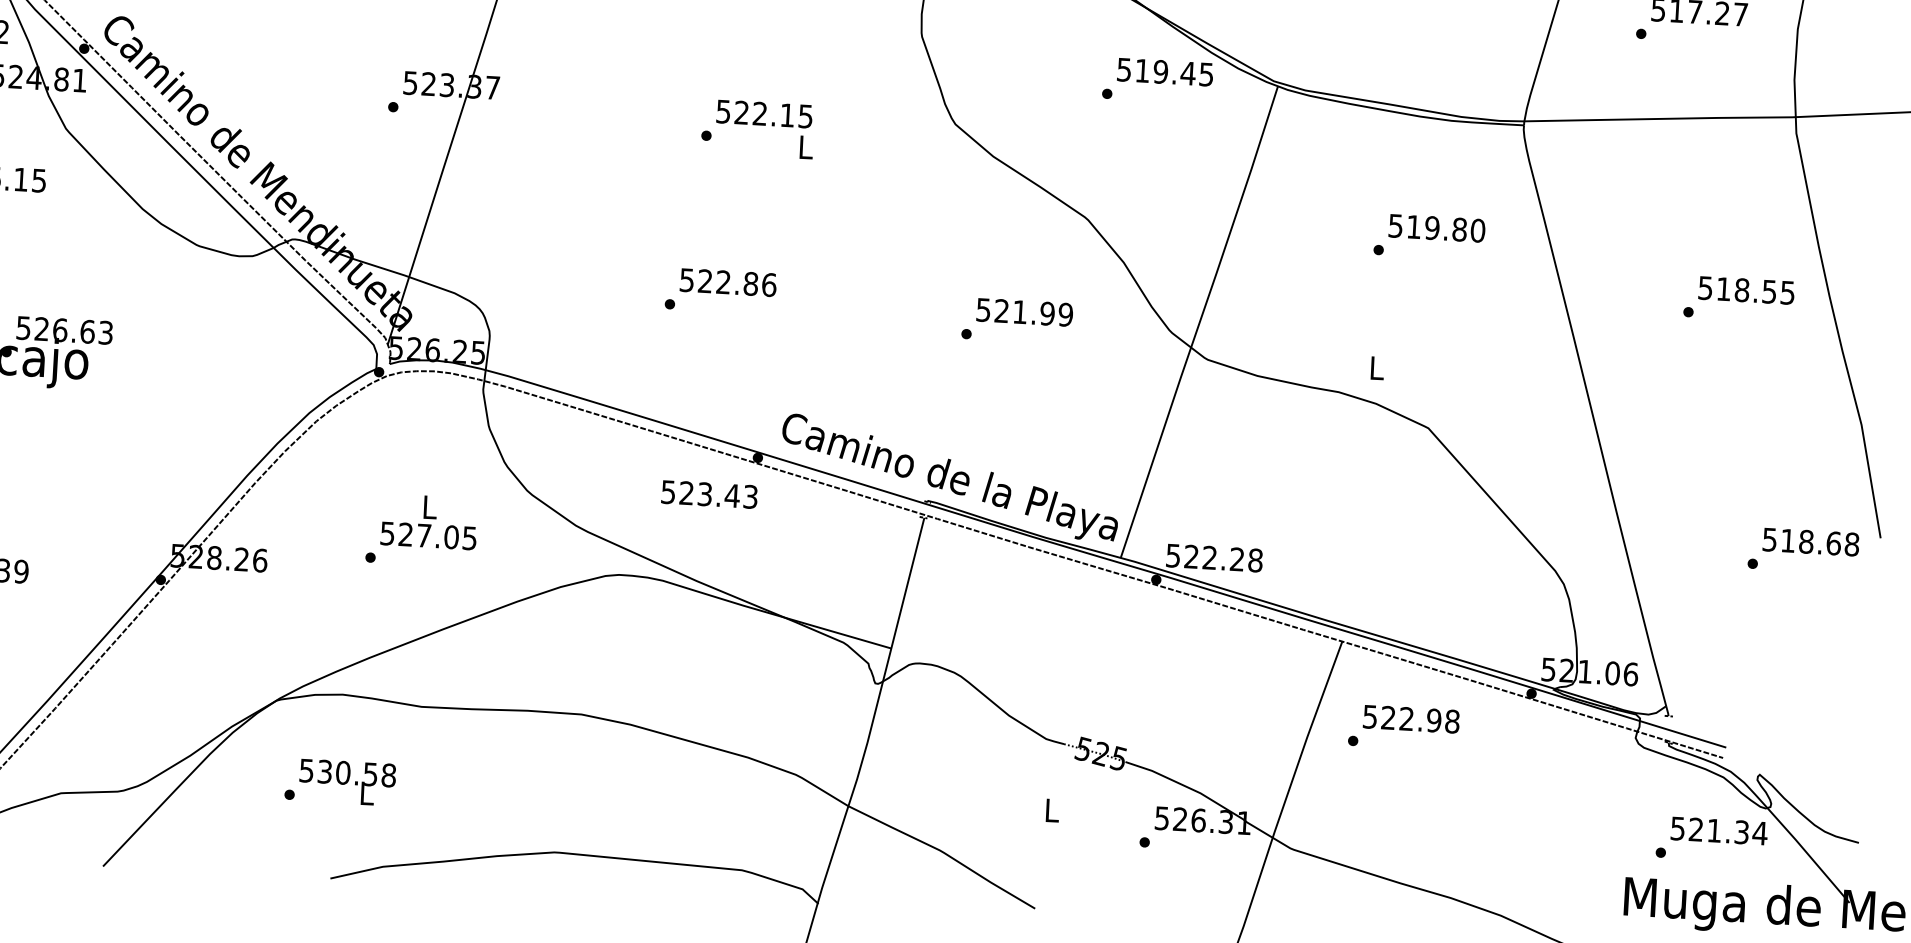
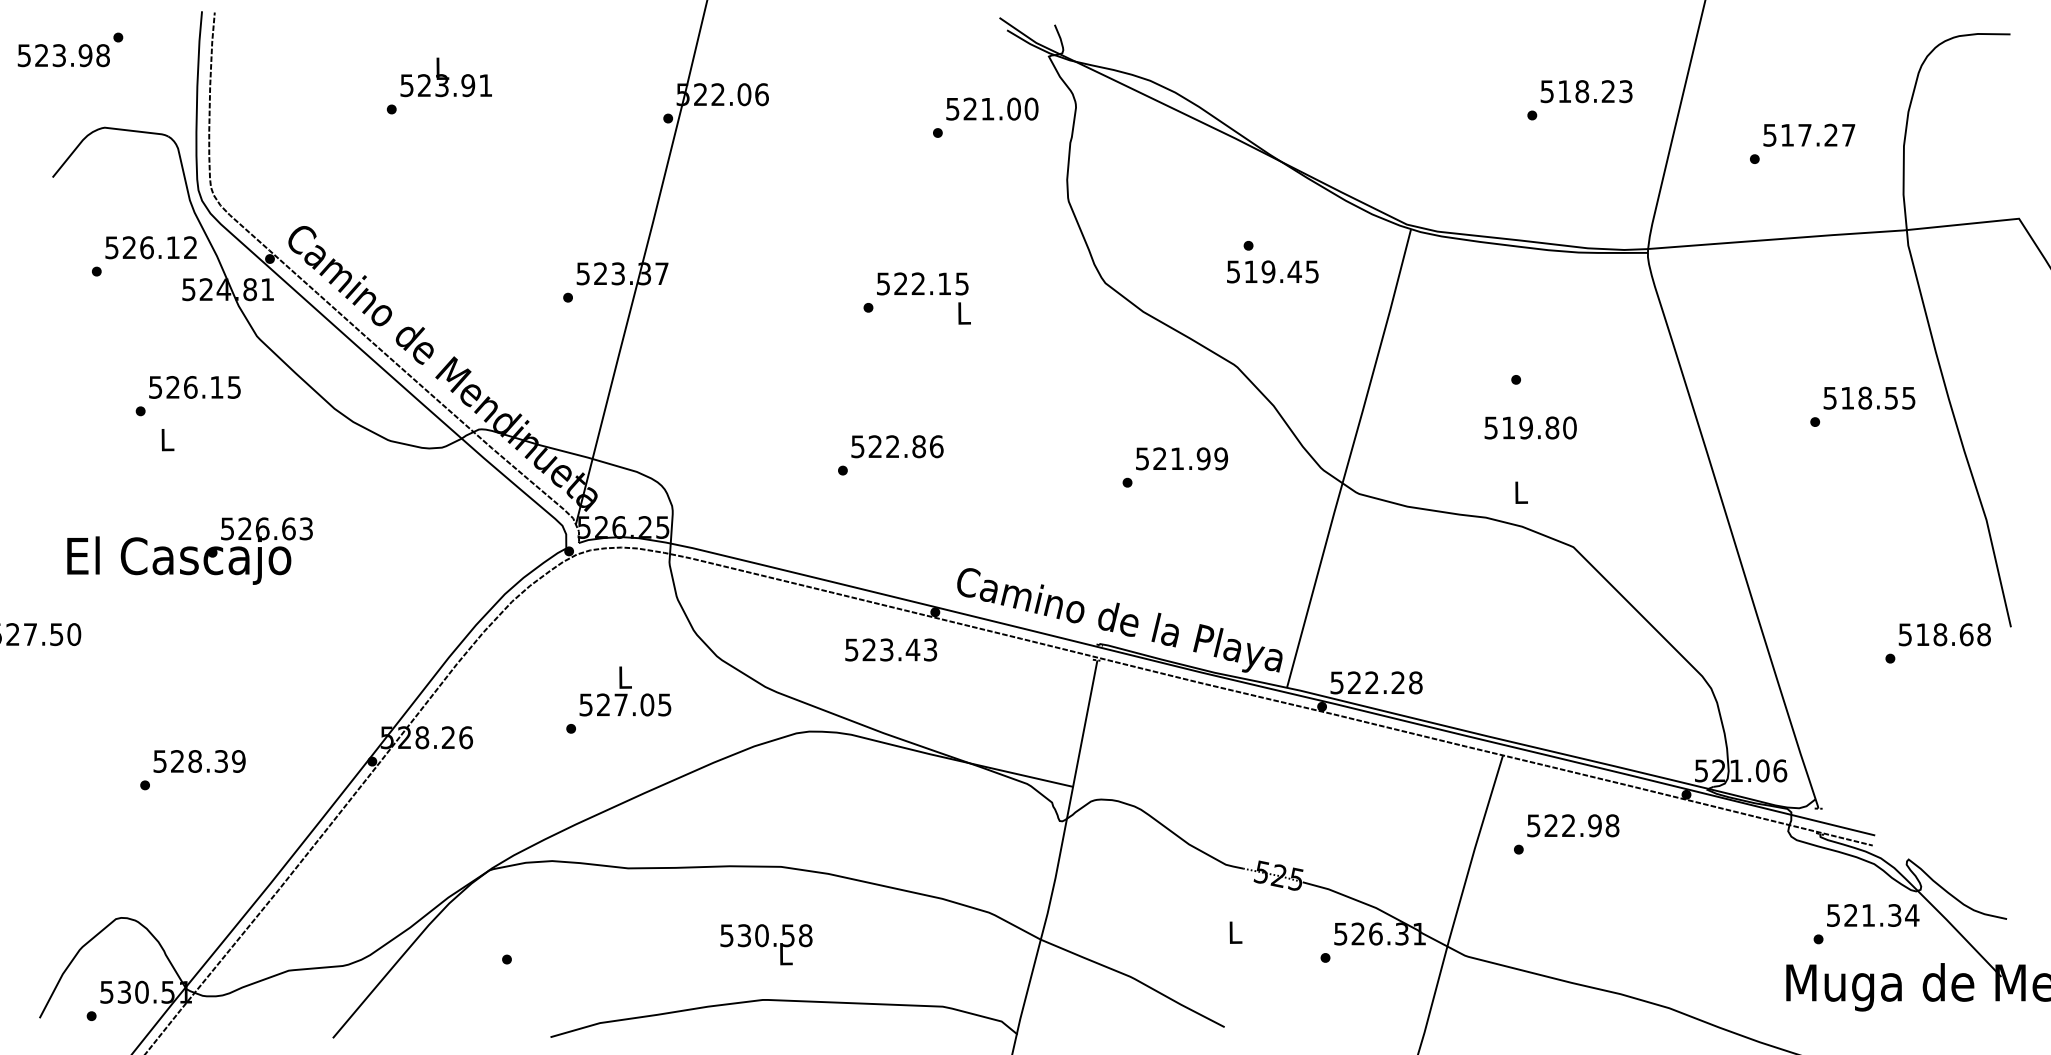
text: (1165, 71) -> (1272, 271), moved
text: (1436, 227) -> (1530, 427), moved
text: (347, 782) -> (766, 944), moved

